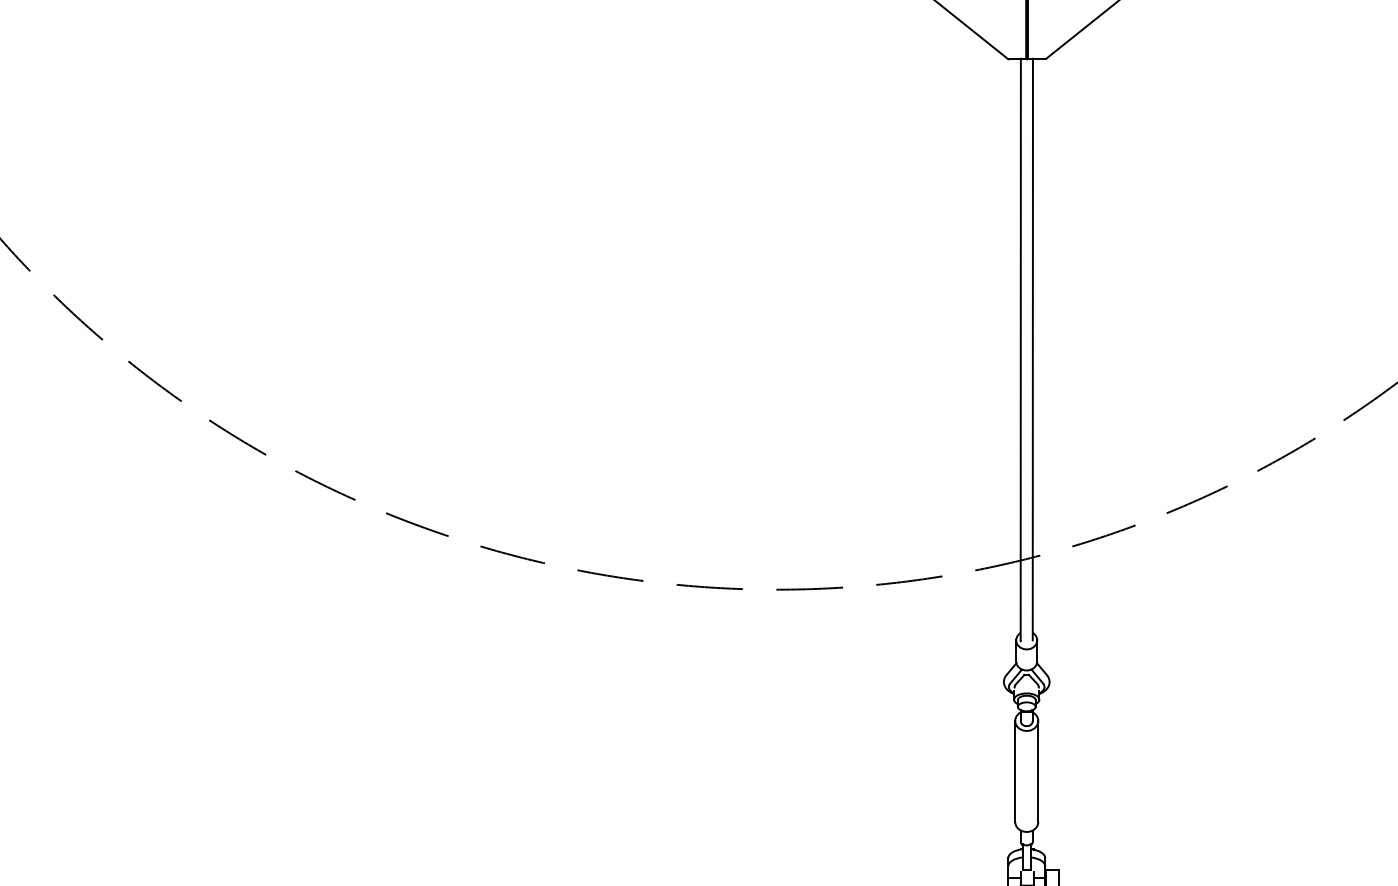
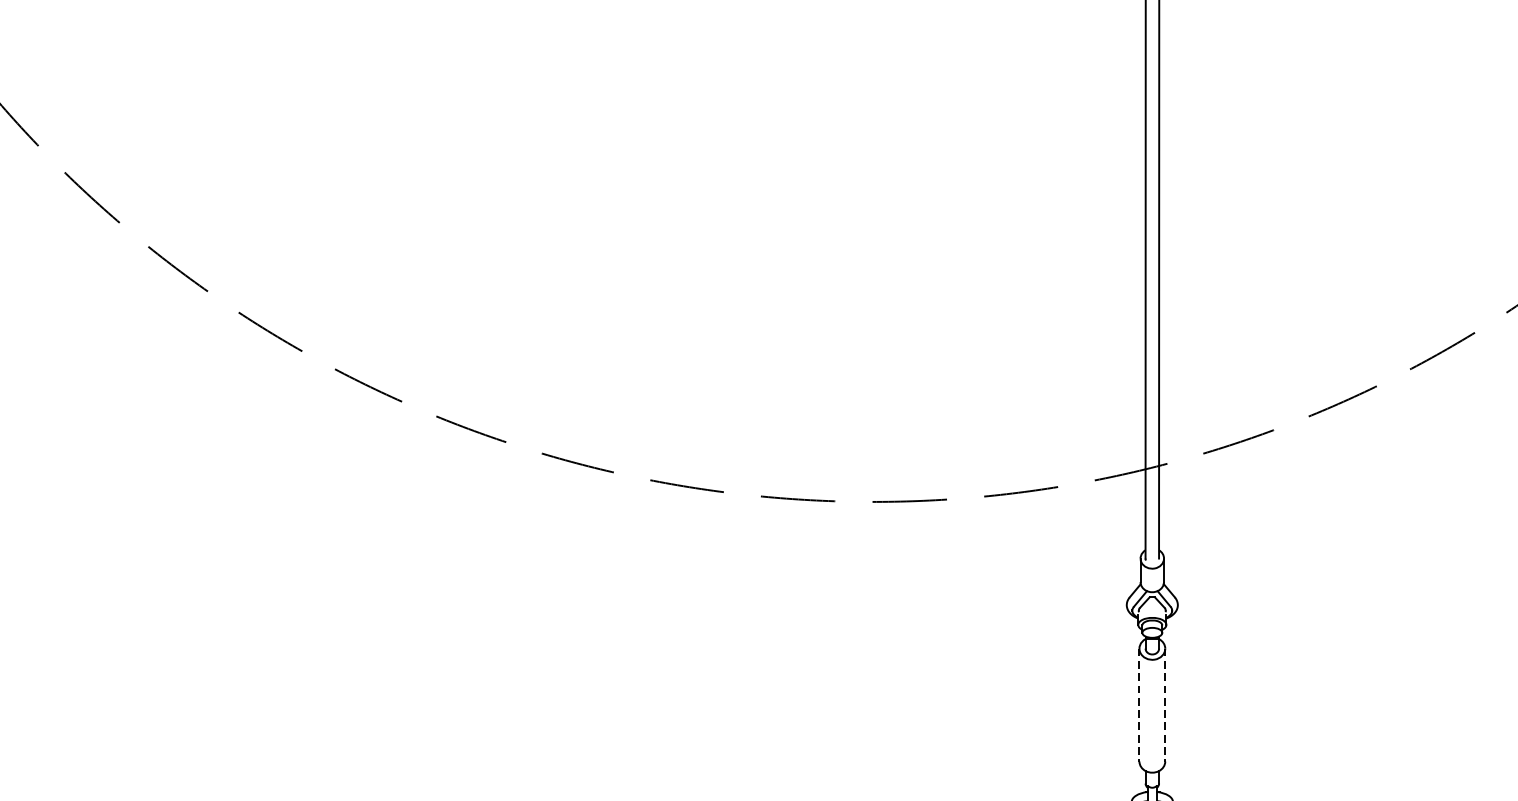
line: (1015, 771) -> (1139, 705), solid -> dashed
line: (1038, 771) -> (1165, 705), solid -> dashed

